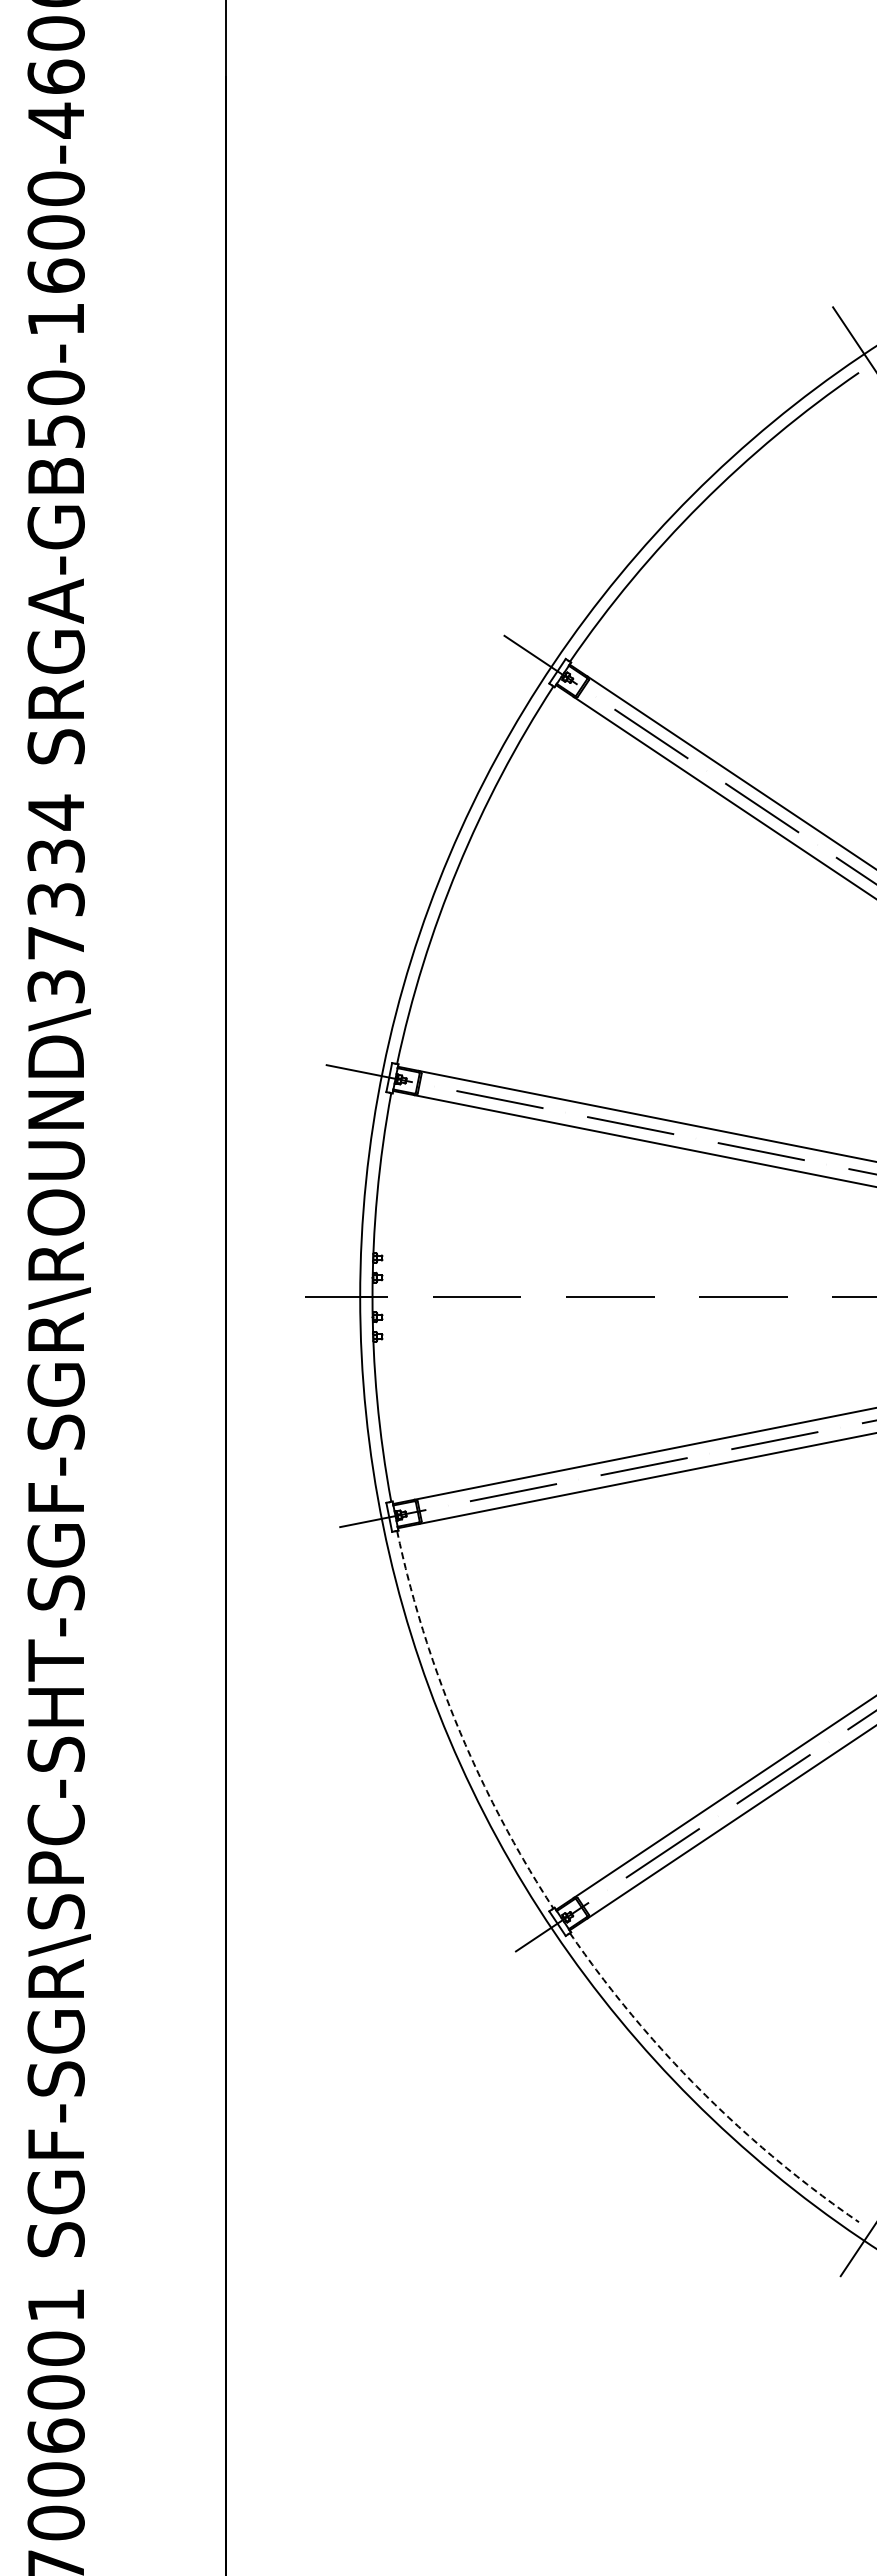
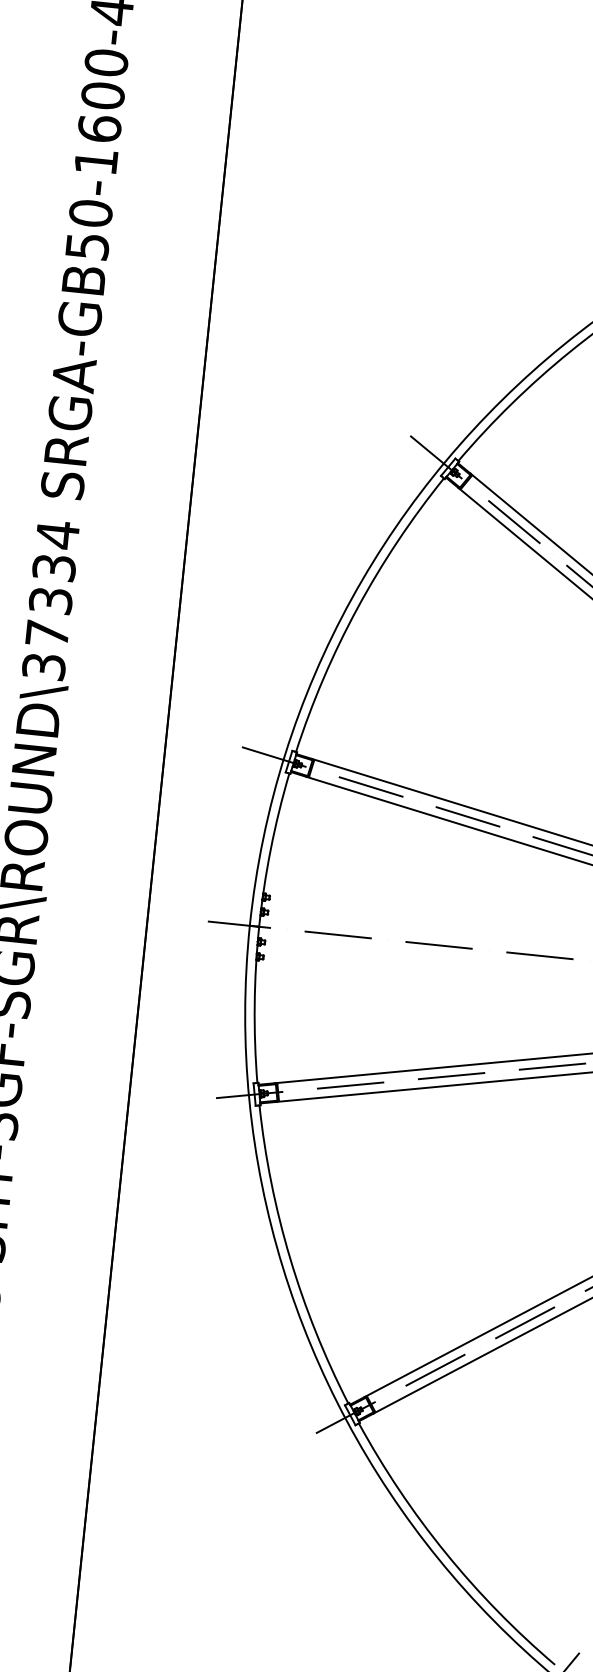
arc: (457, 1726) -> (289, 1258), dashed -> solid
arc: (701, 2090) -> (446, 1552), dashed -> solid

